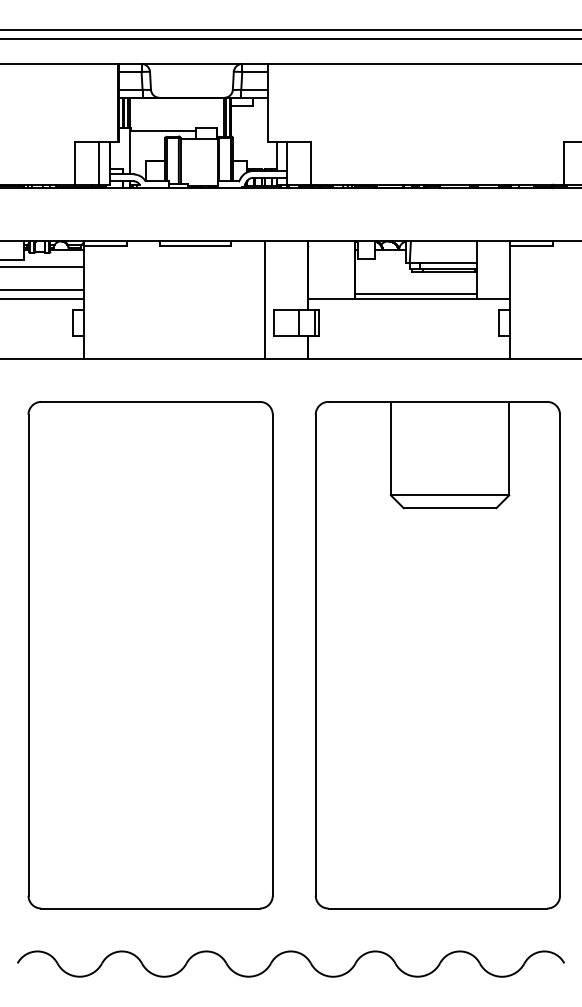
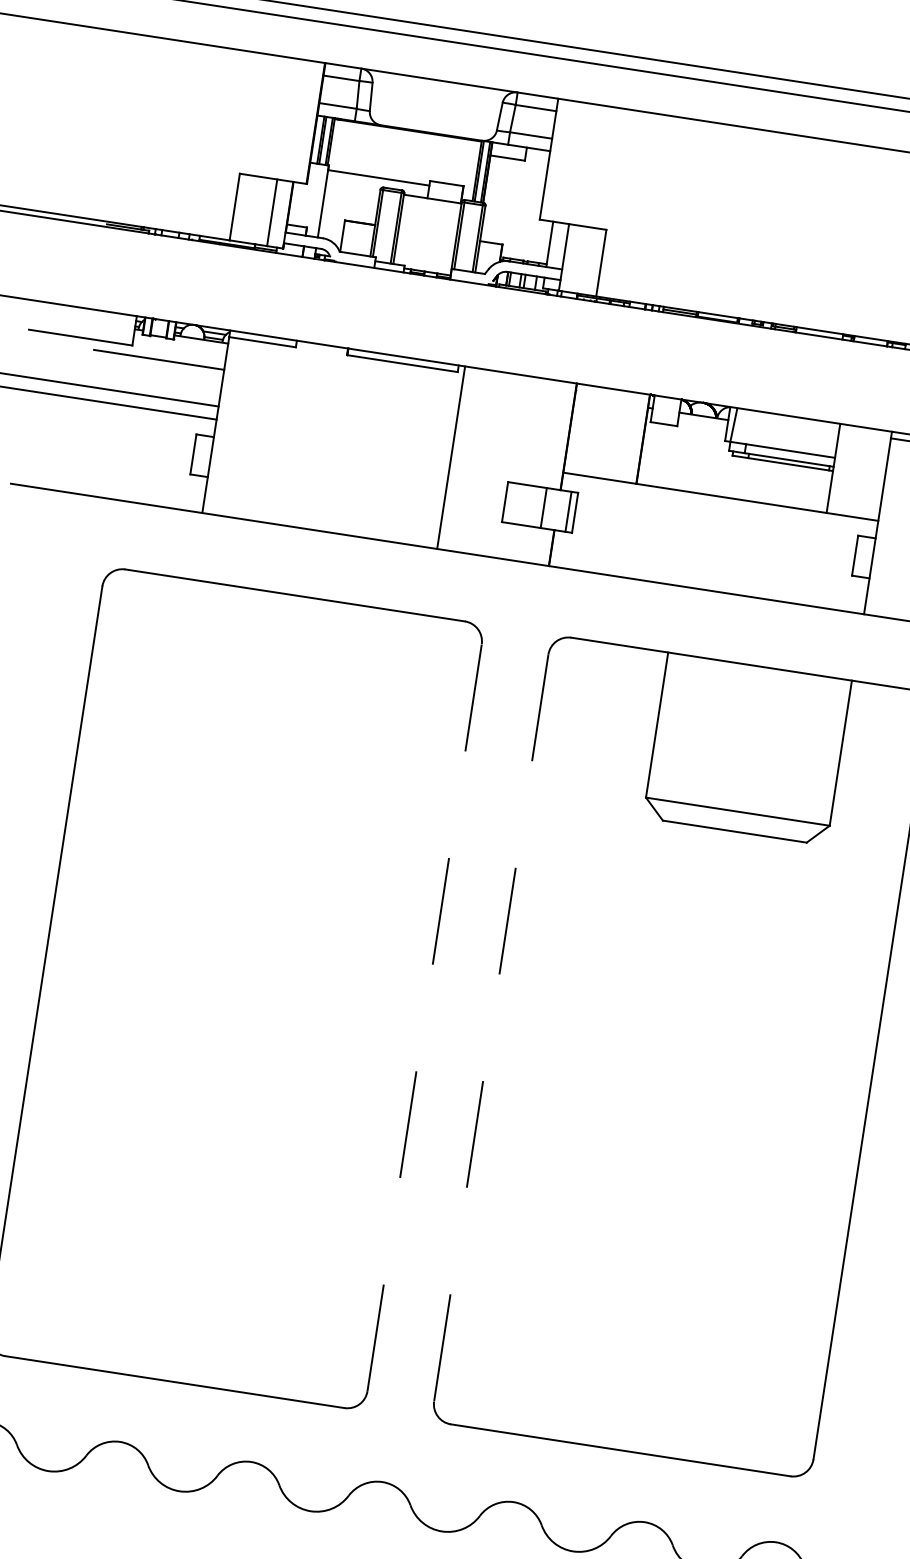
line: (415, 293) -> (732, 490), removed
line: (264, 299) -> (451, 456), moved
line: (272, 654) -> (424, 1016), solid -> dashed
line: (315, 655) -> (490, 1028), solid -> dashed

